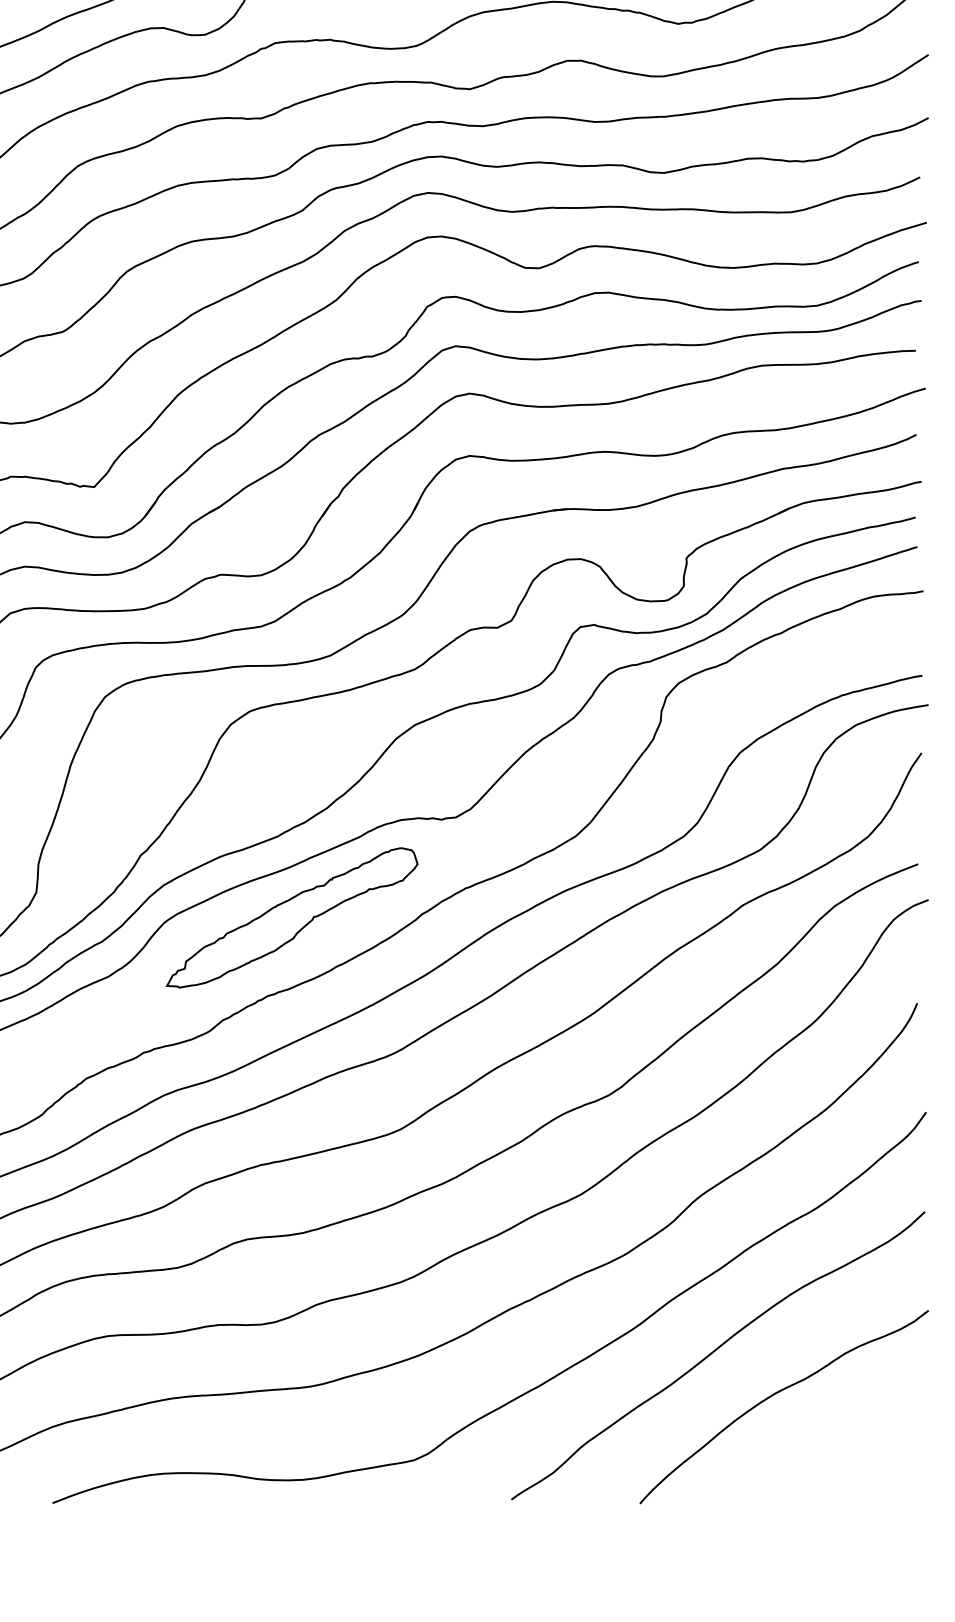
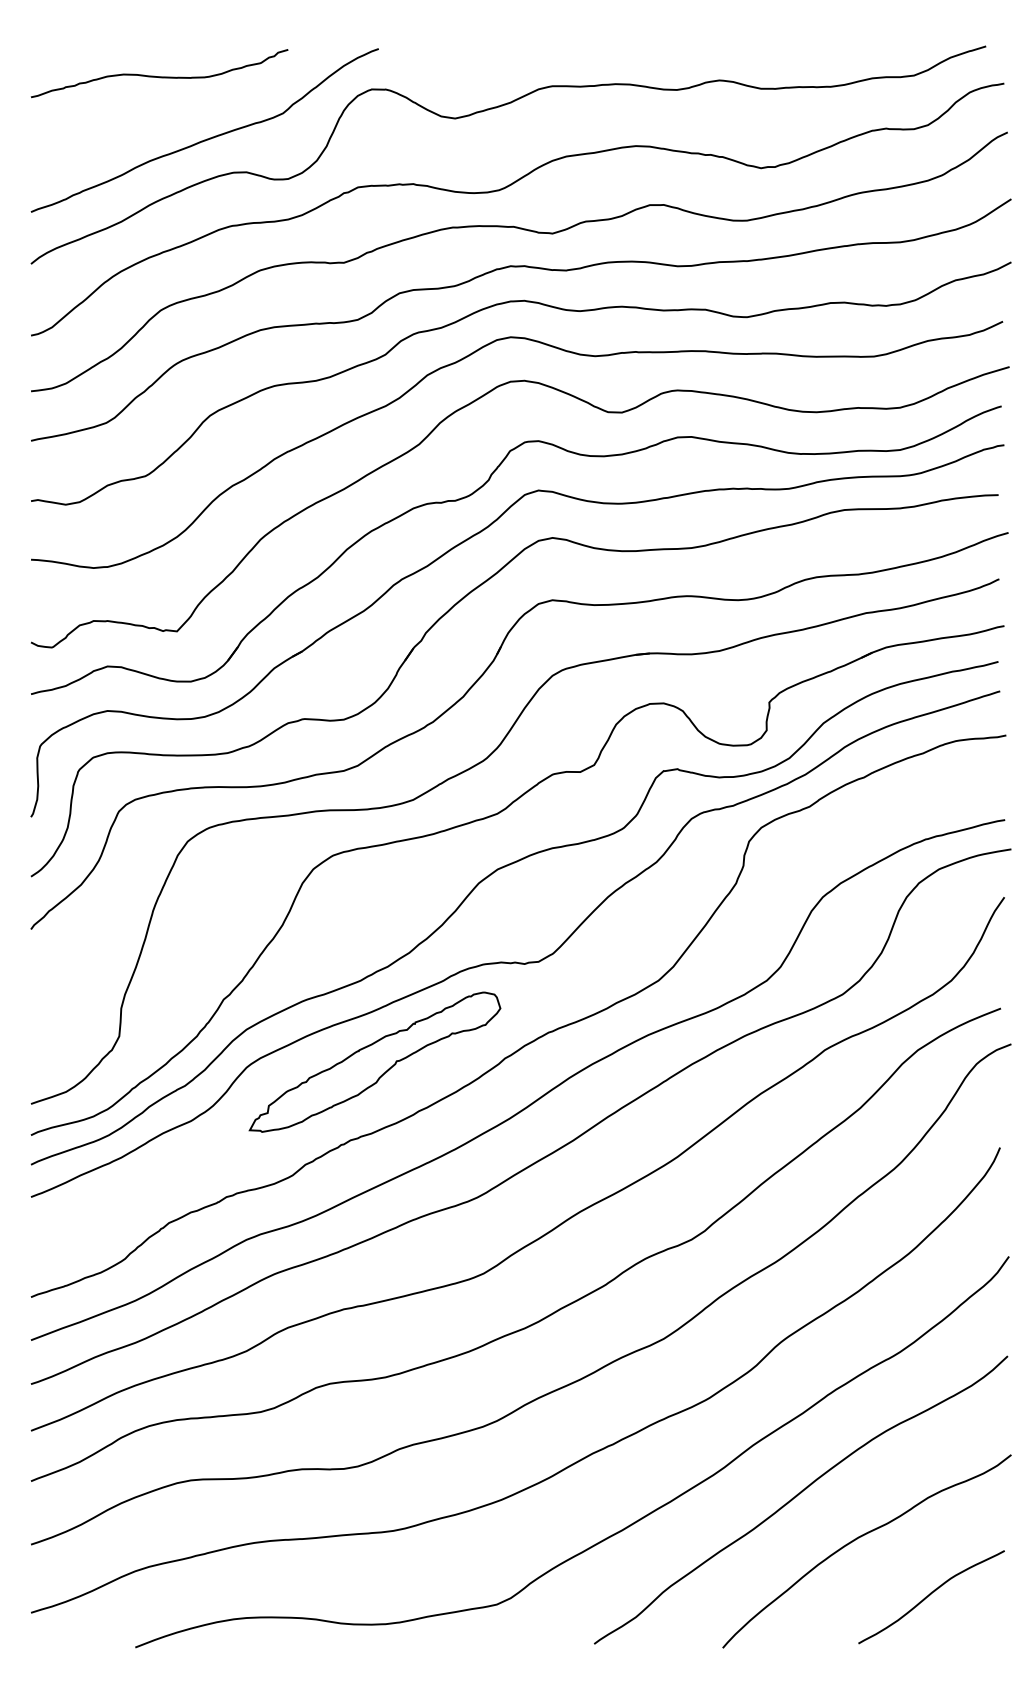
curve: (847, 1451) -> (930, 1595), added

